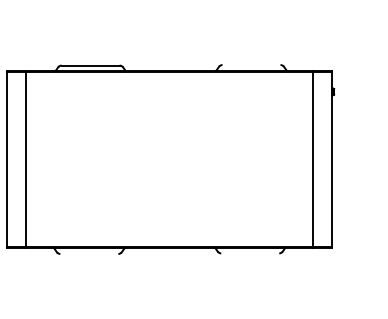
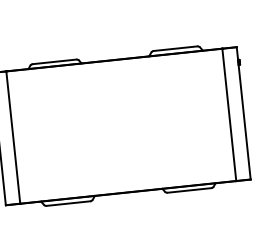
line: (251, 65) -> (175, 49), added
line: (89, 253) -> (68, 203), added
line: (250, 253) -> (189, 190), added

